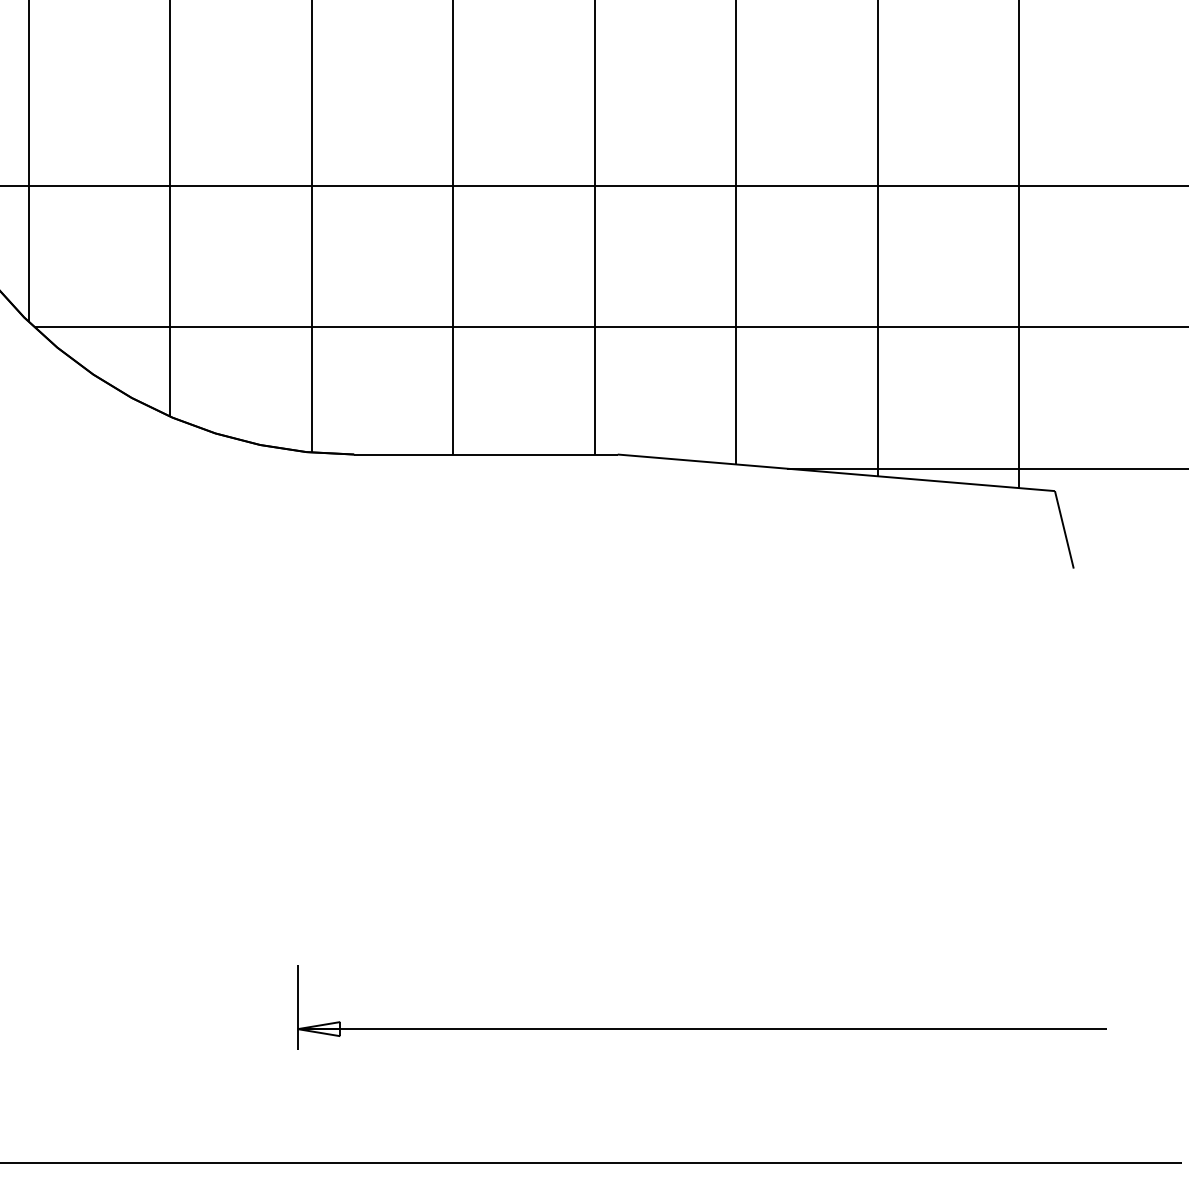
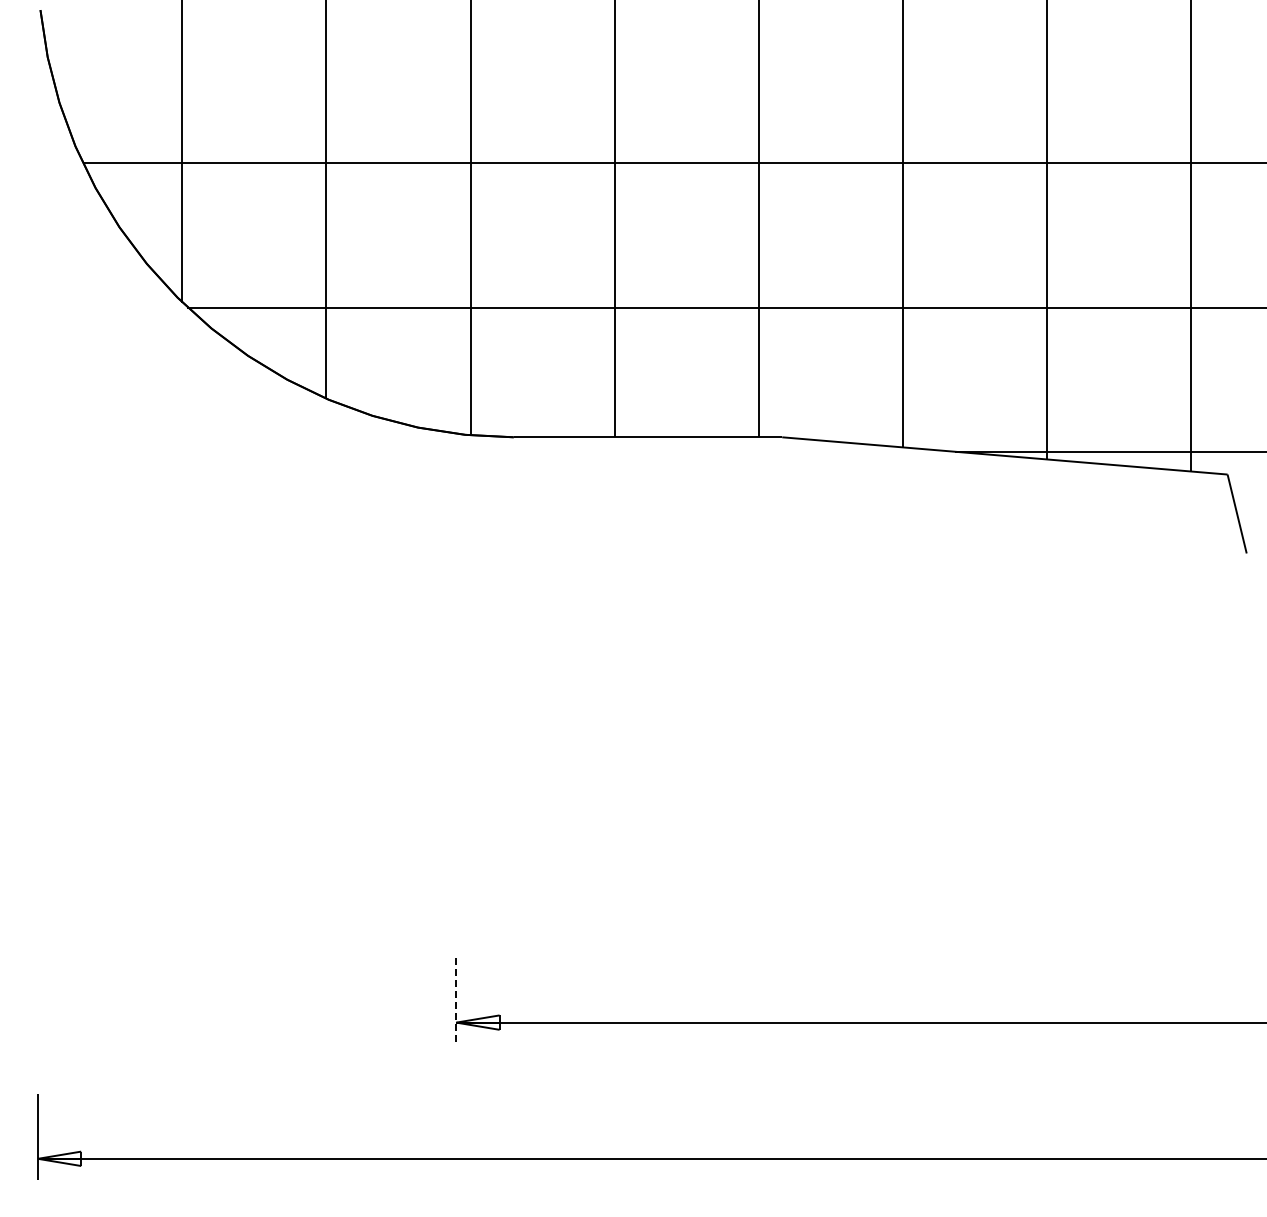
line: (297, 1008) -> (456, 1001), solid -> dashed

